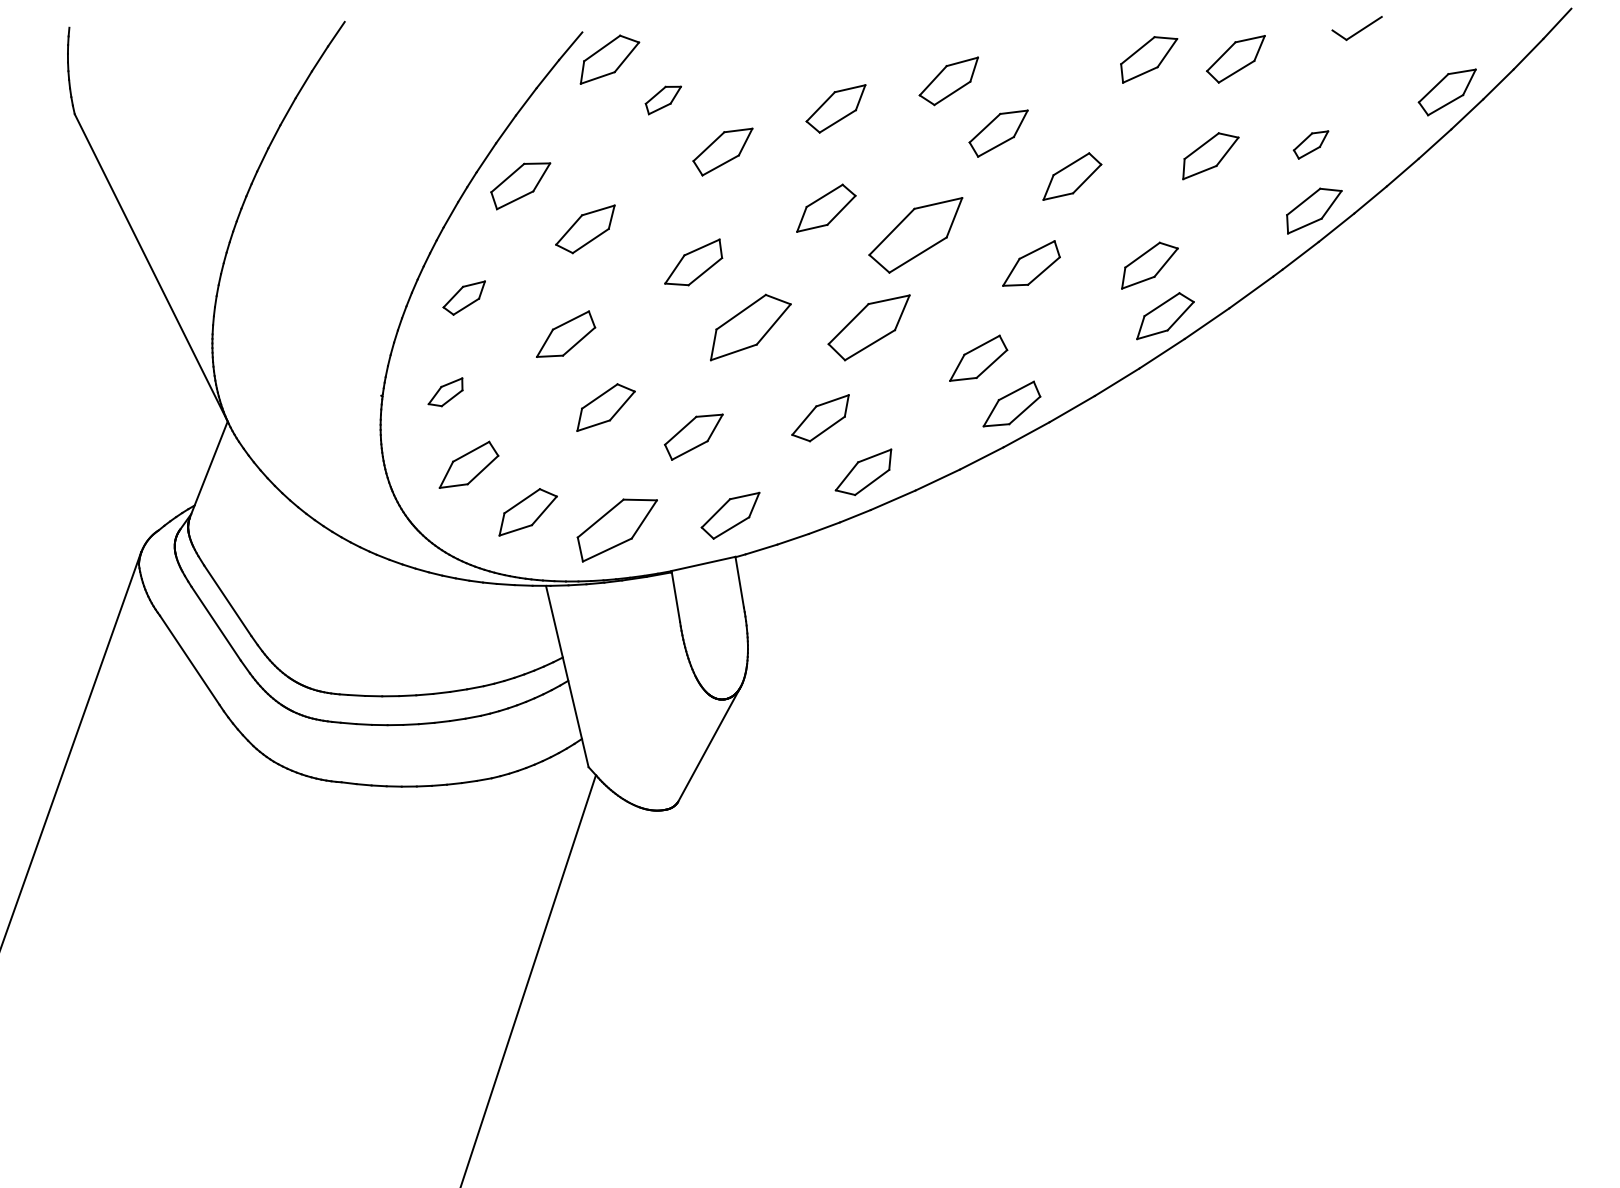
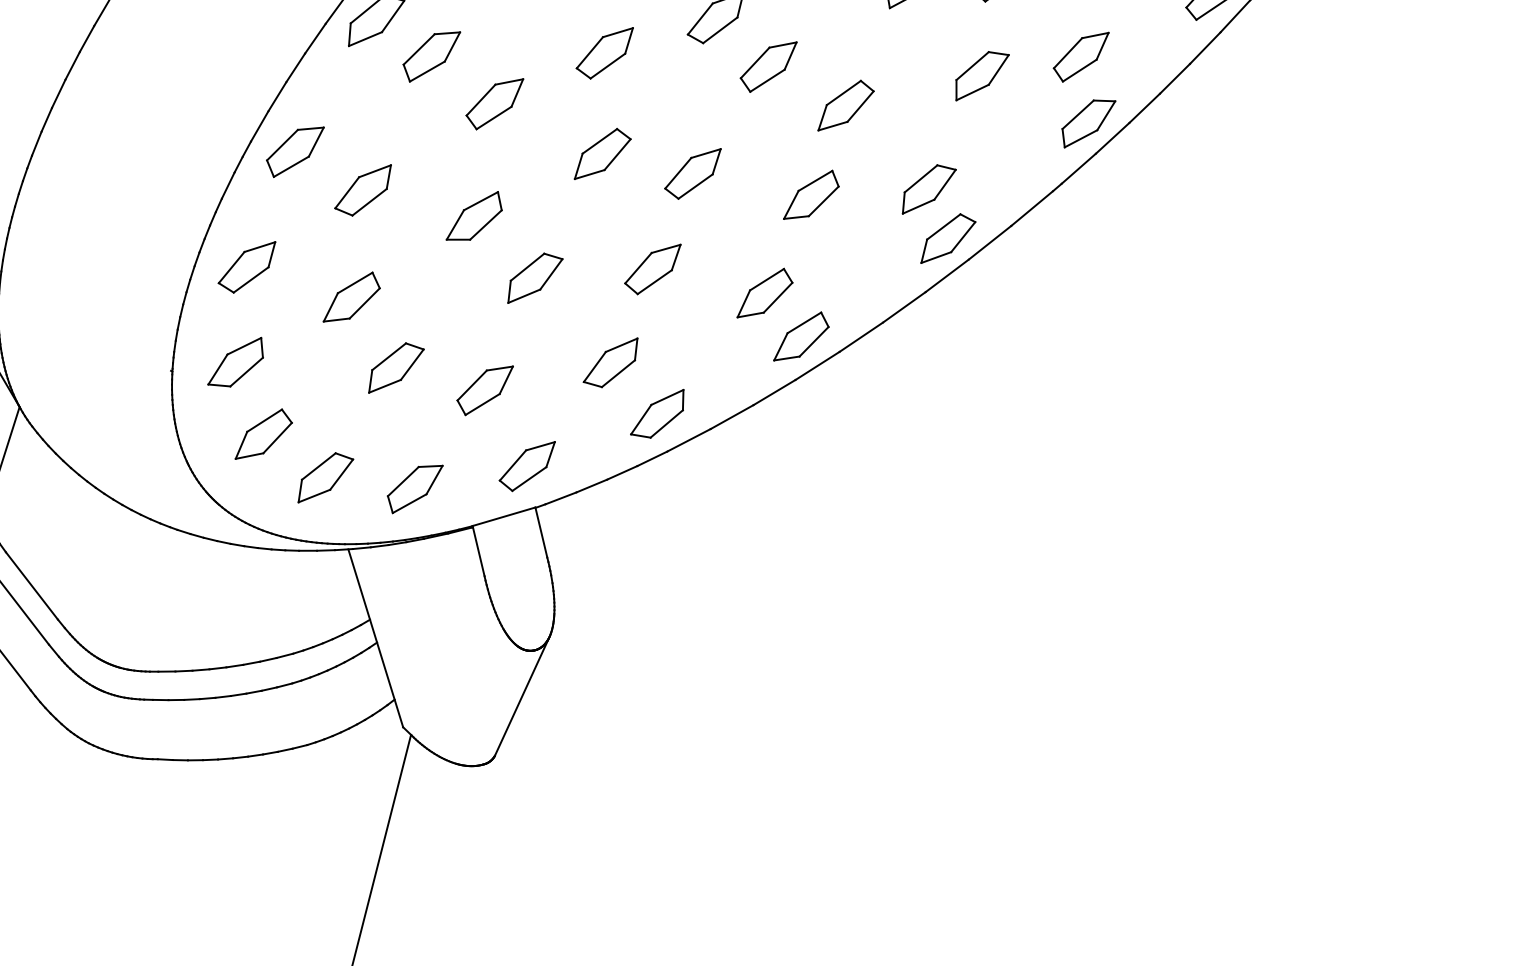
part: (663, 100) -> (432, 57), size x1.67
part: (1310, 144) -> (1081, 57), size x1.67
part: (915, 234) -> (693, 173), size x0.62
part: (463, 297) -> (246, 267), size x1.43
part: (750, 327) -> (534, 277), size x0.71
part: (869, 327) -> (653, 269), size x0.71
part: (445, 392) -> (234, 363), size x1.67
part: (617, 530) -> (415, 489), size x0.71

